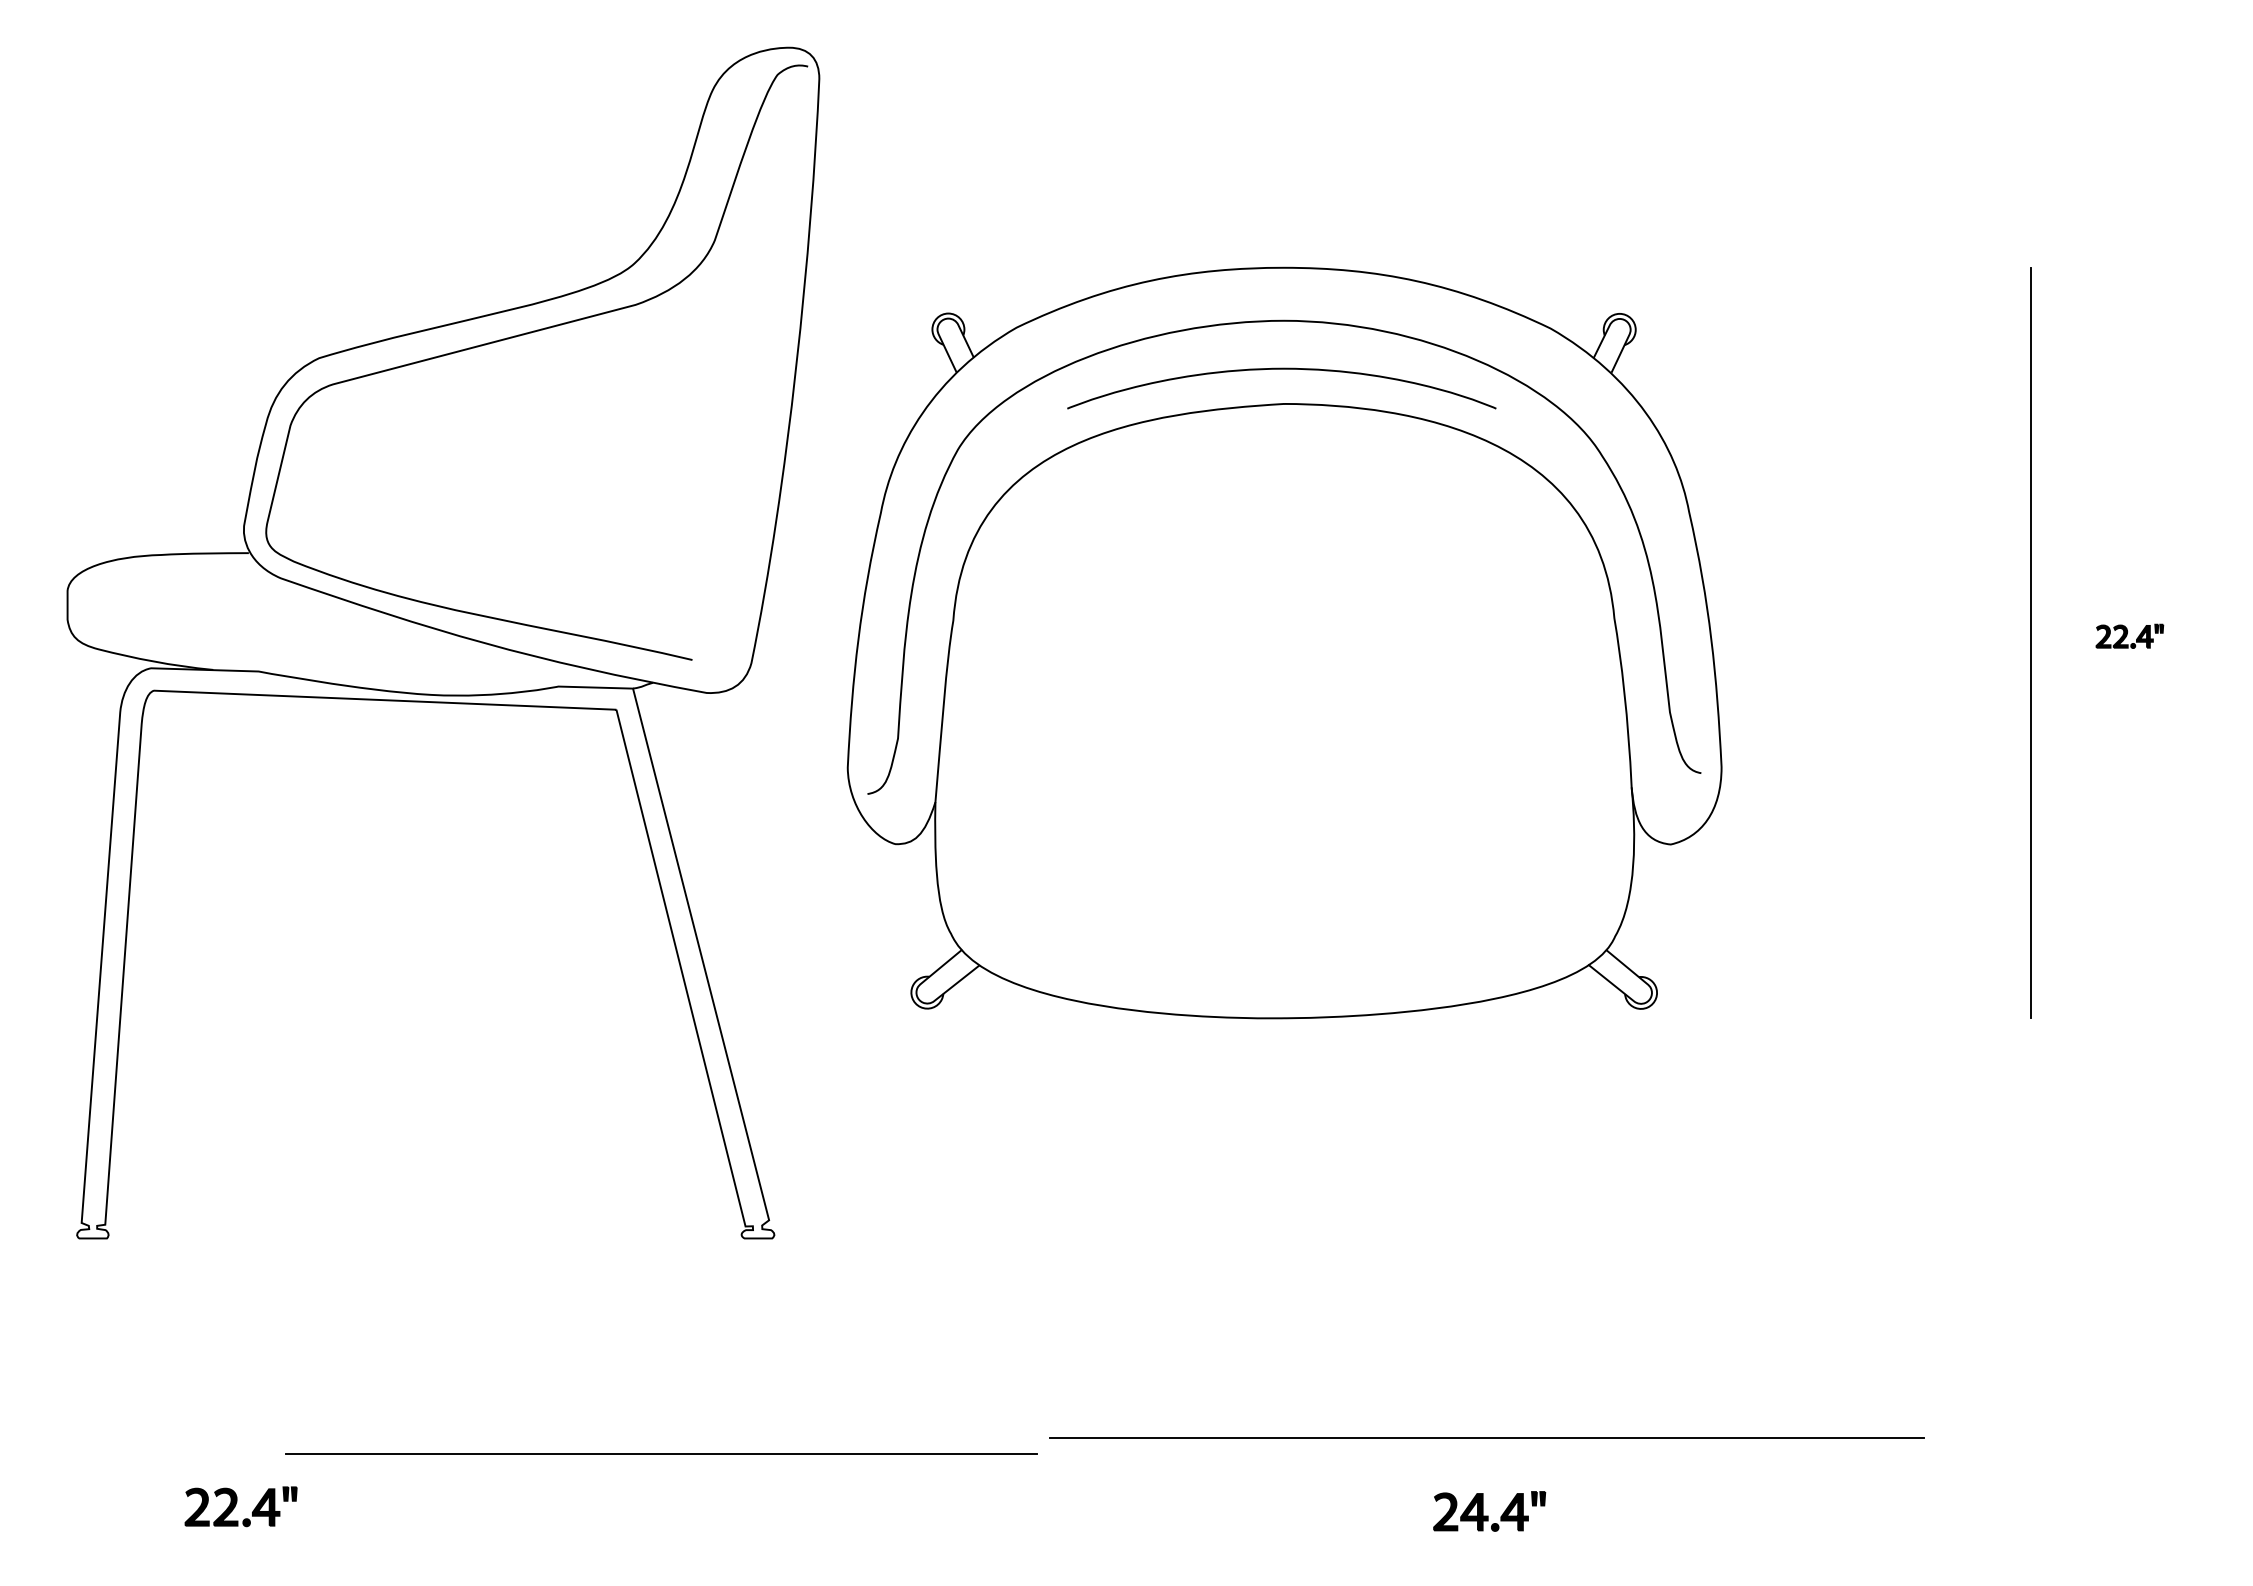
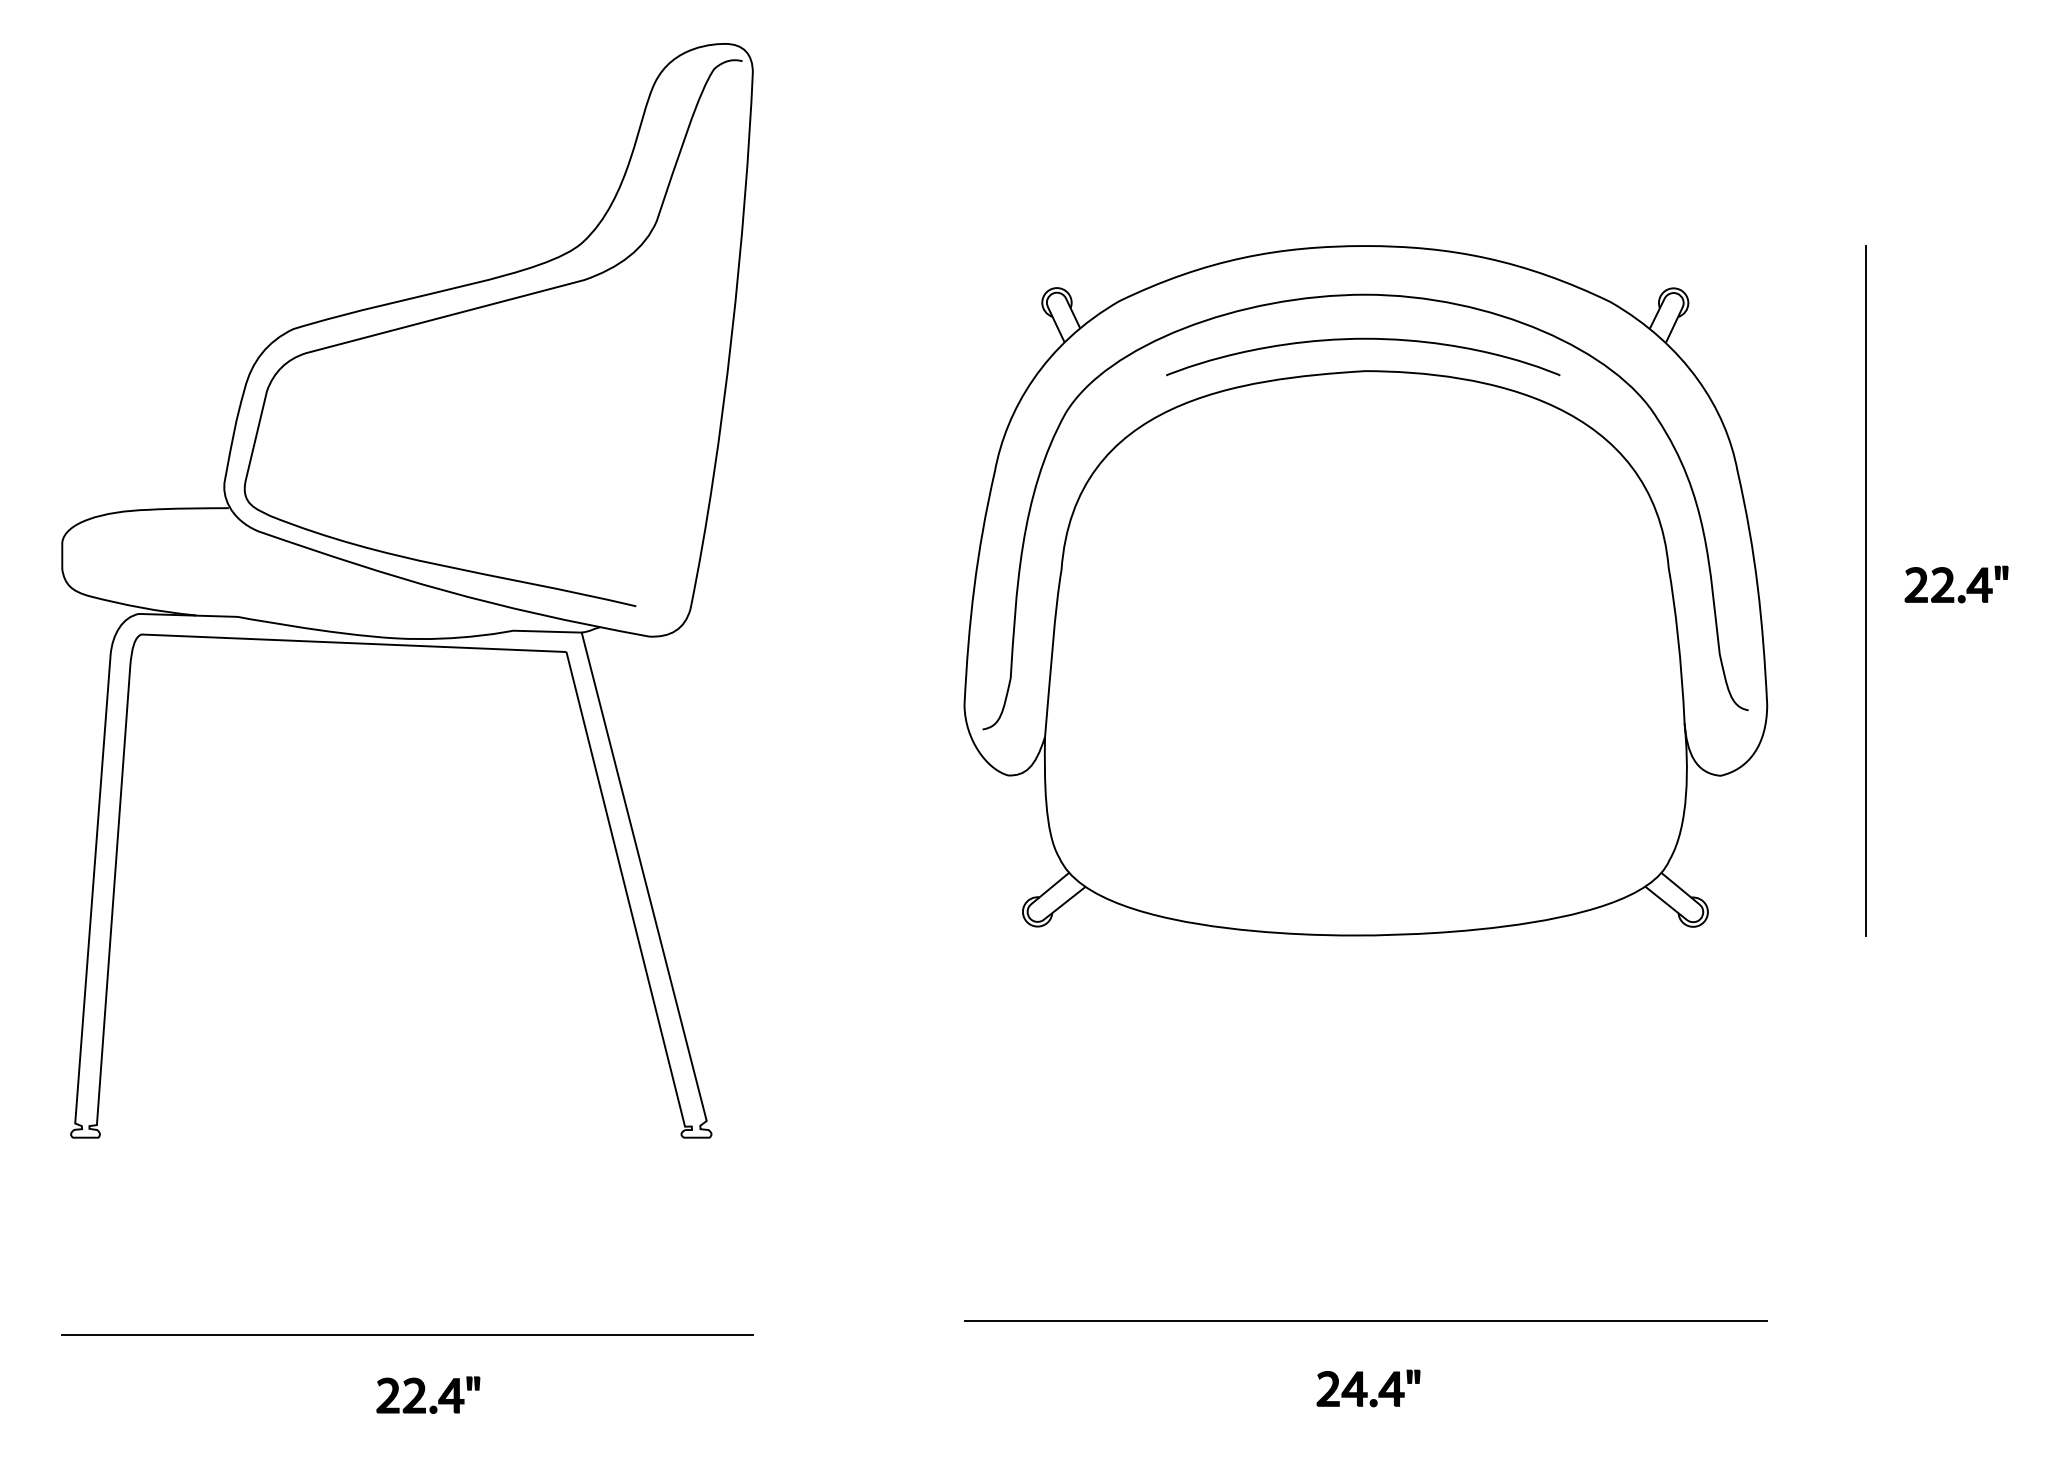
part: (2129, 636) -> (1956, 584), size x1.67
part: (1284, 642) -> (1365, 590), moved
line: (661, 1453) -> (407, 1335), moved
part: (240, 1506) -> (427, 1394), moved

